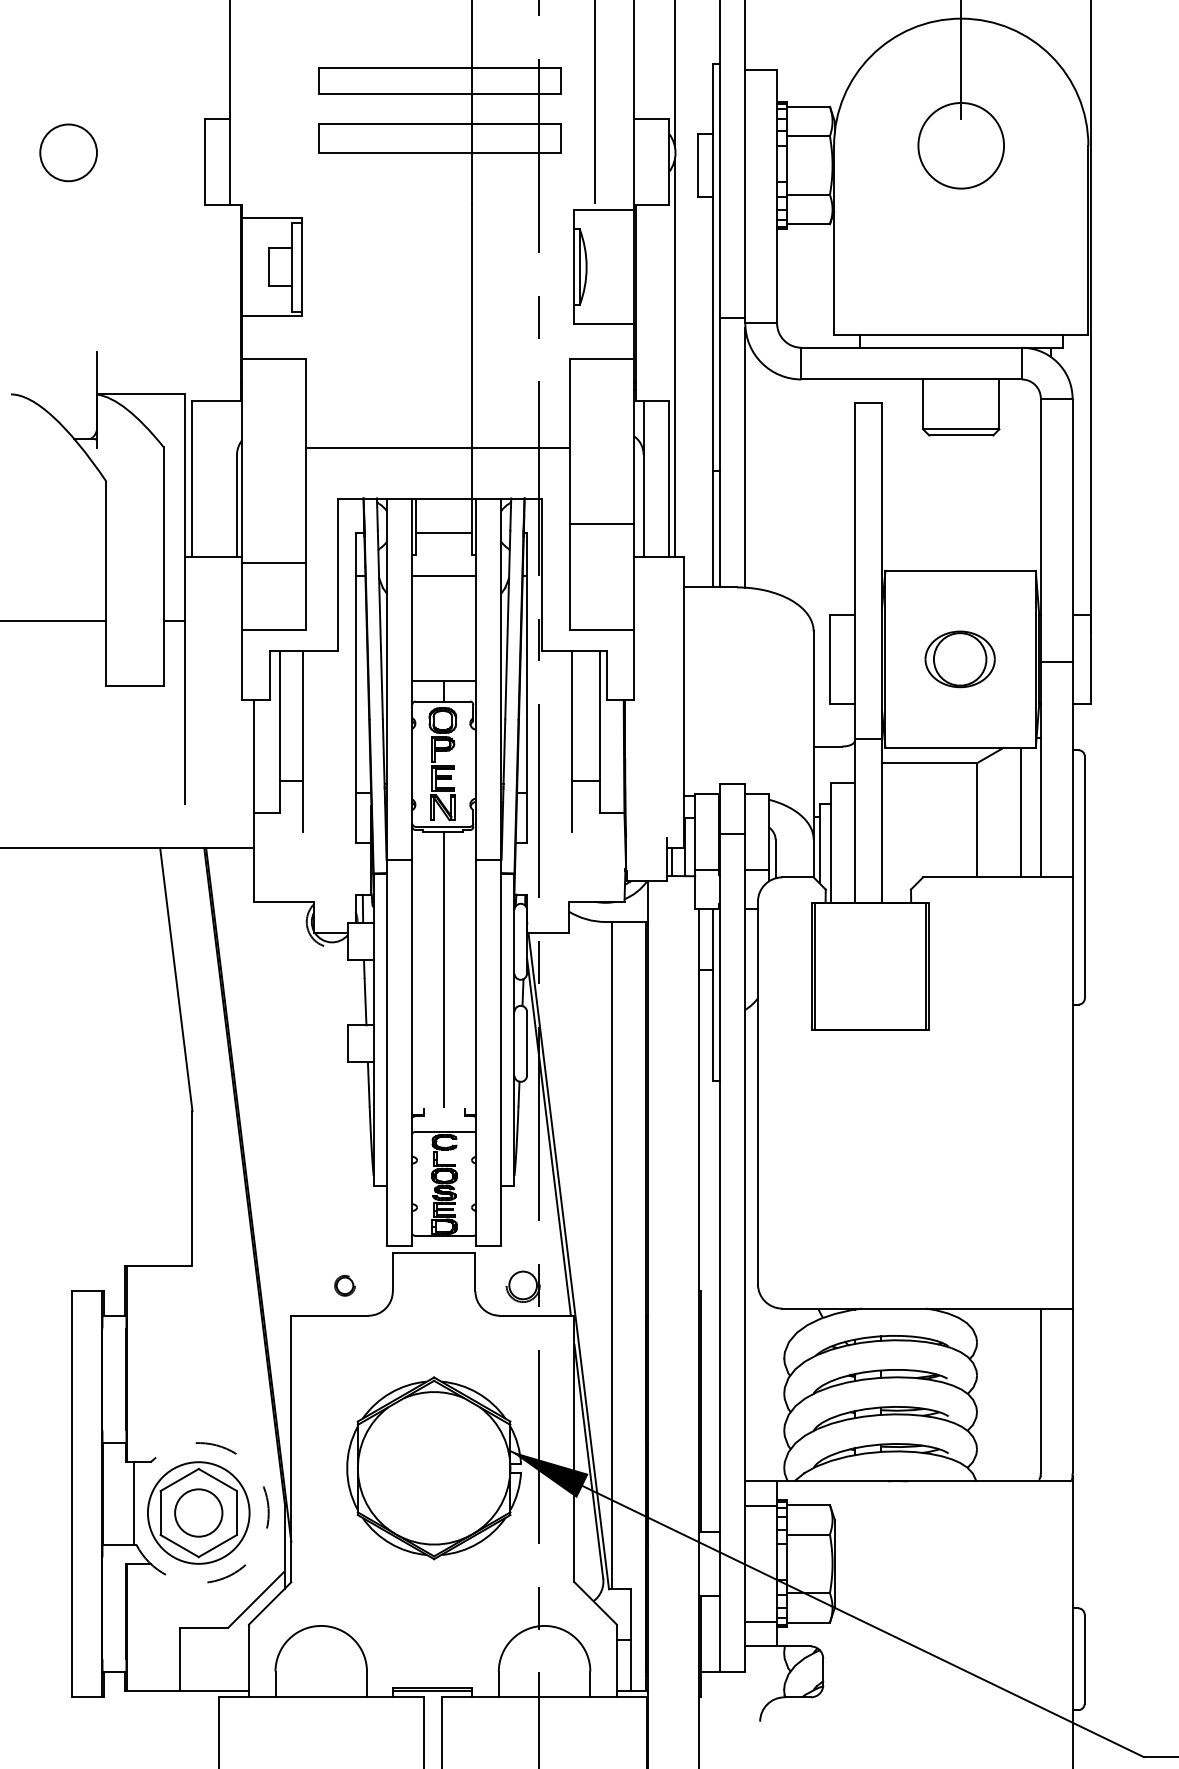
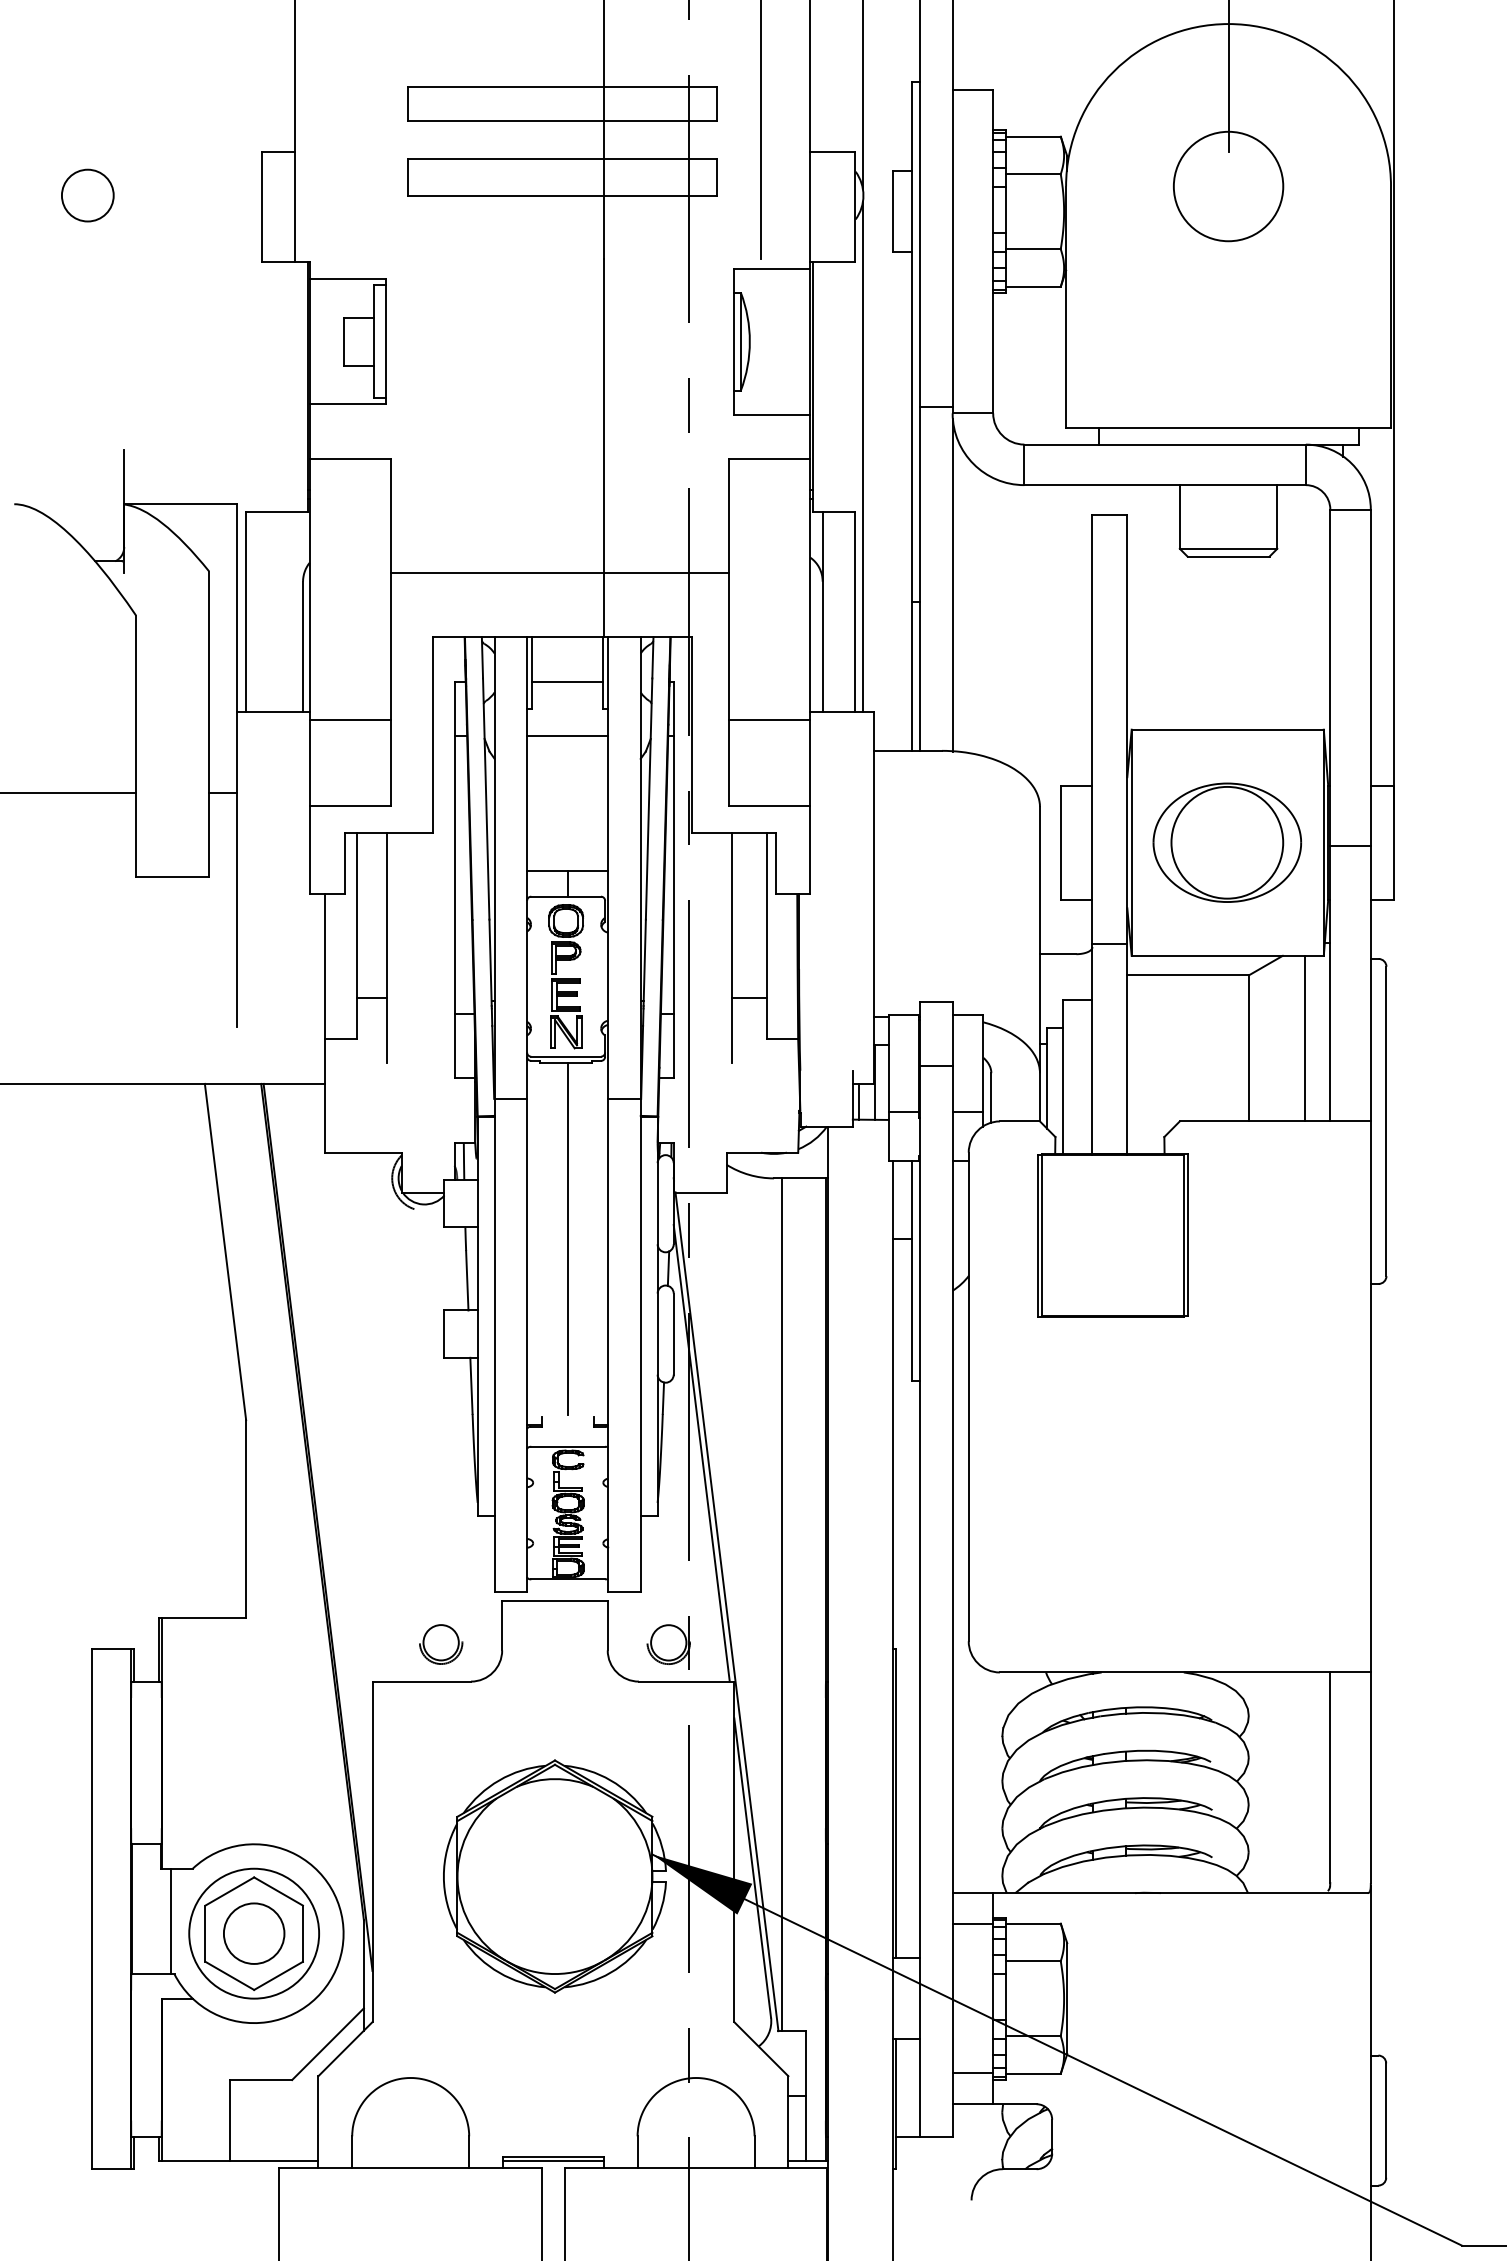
circle: (68, 152) -> (87, 195), size x0.71
line: (601, 524) -> (768, 720), moved
part: (959, 659) -> (1226, 842), size x1.67
part: (344, 1286) -> (440, 1644), size x1.67
arc: (267, 1524) -> (342, 1948), dashed -> solid

